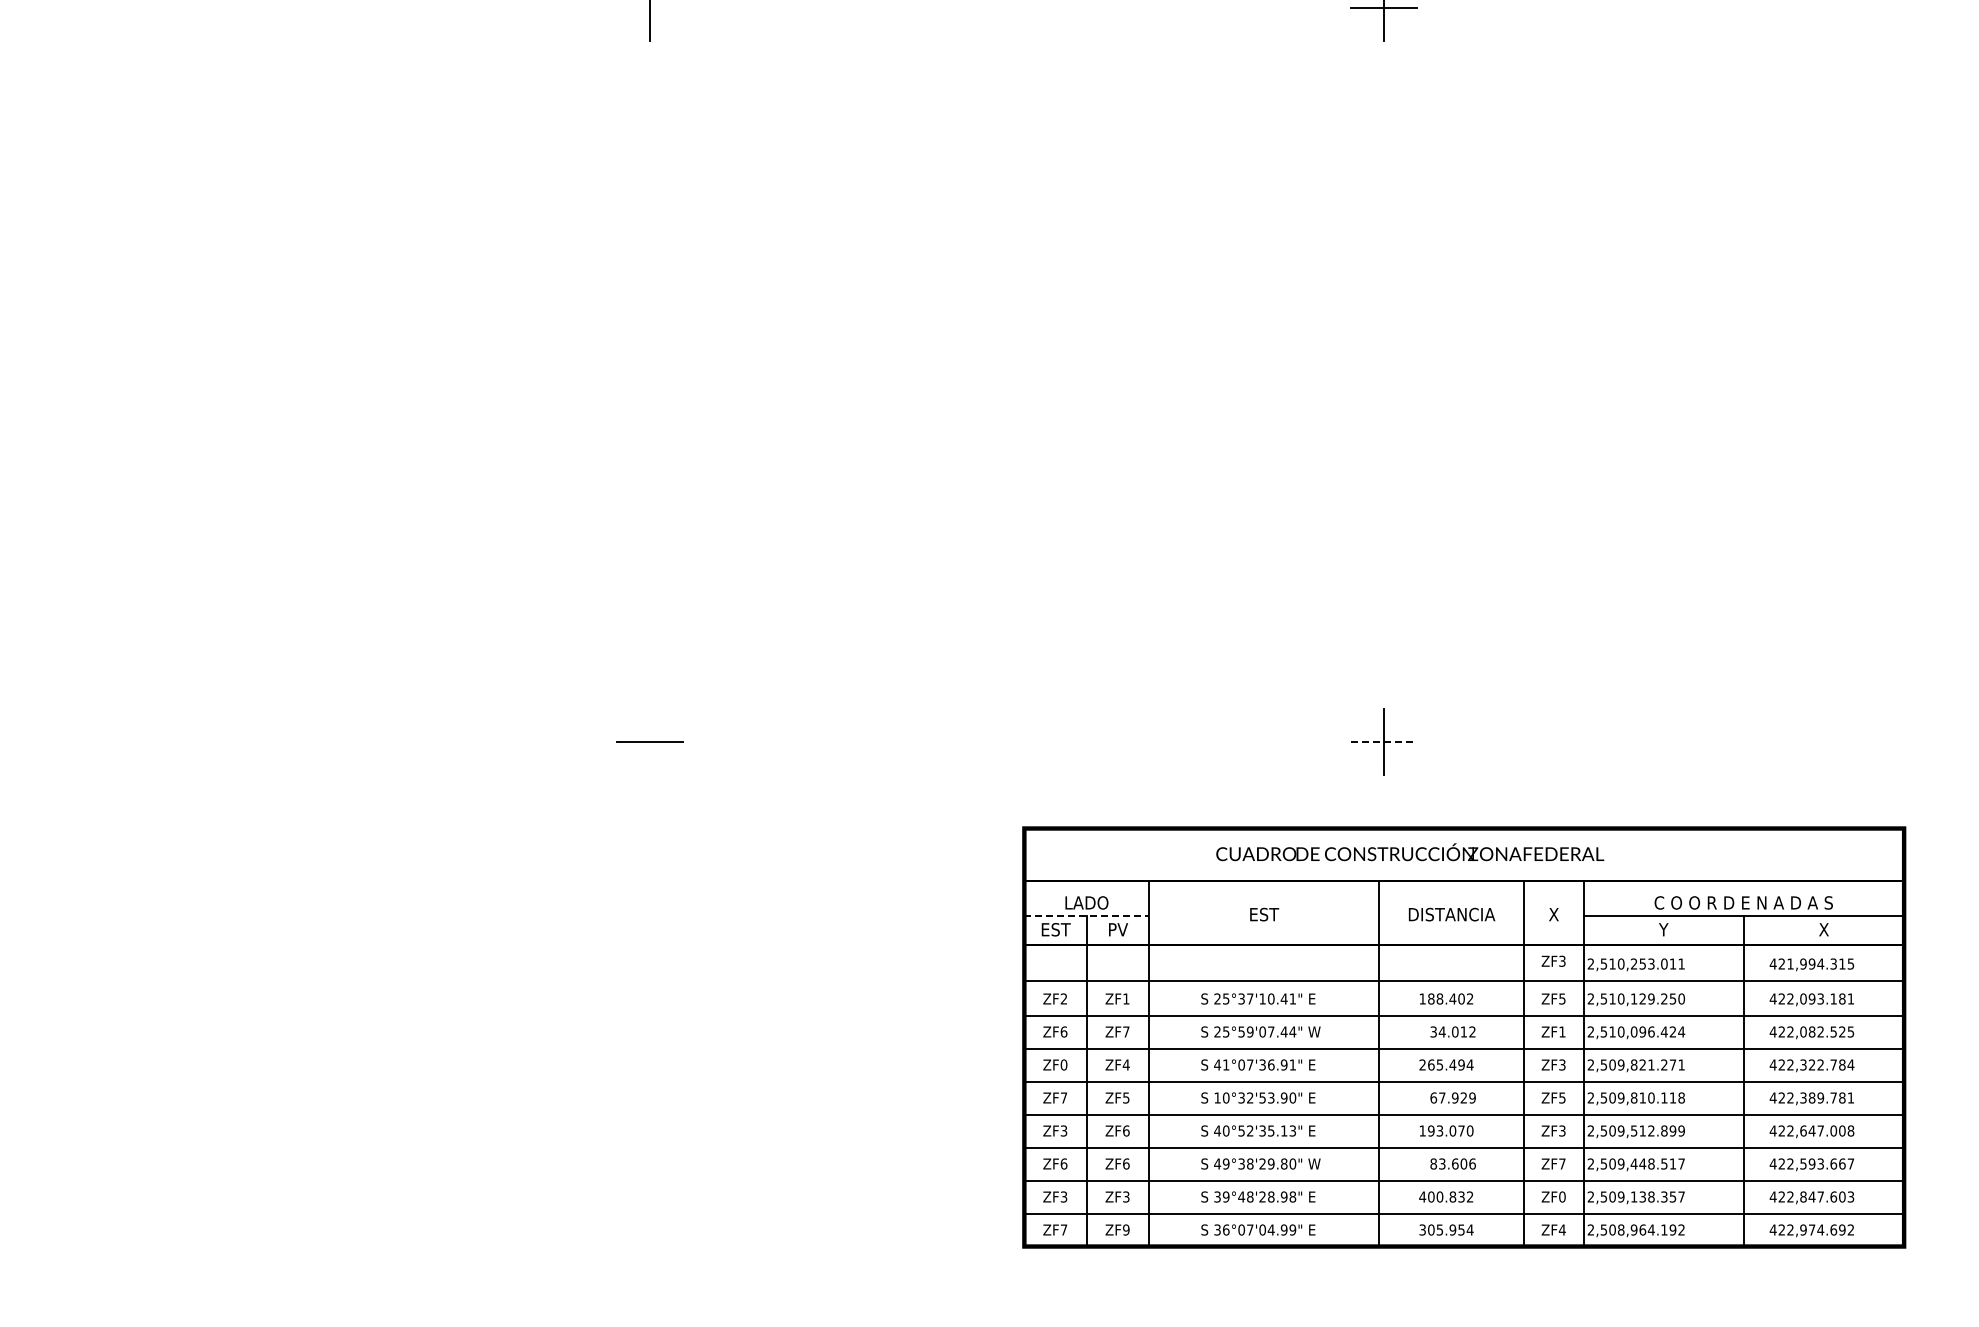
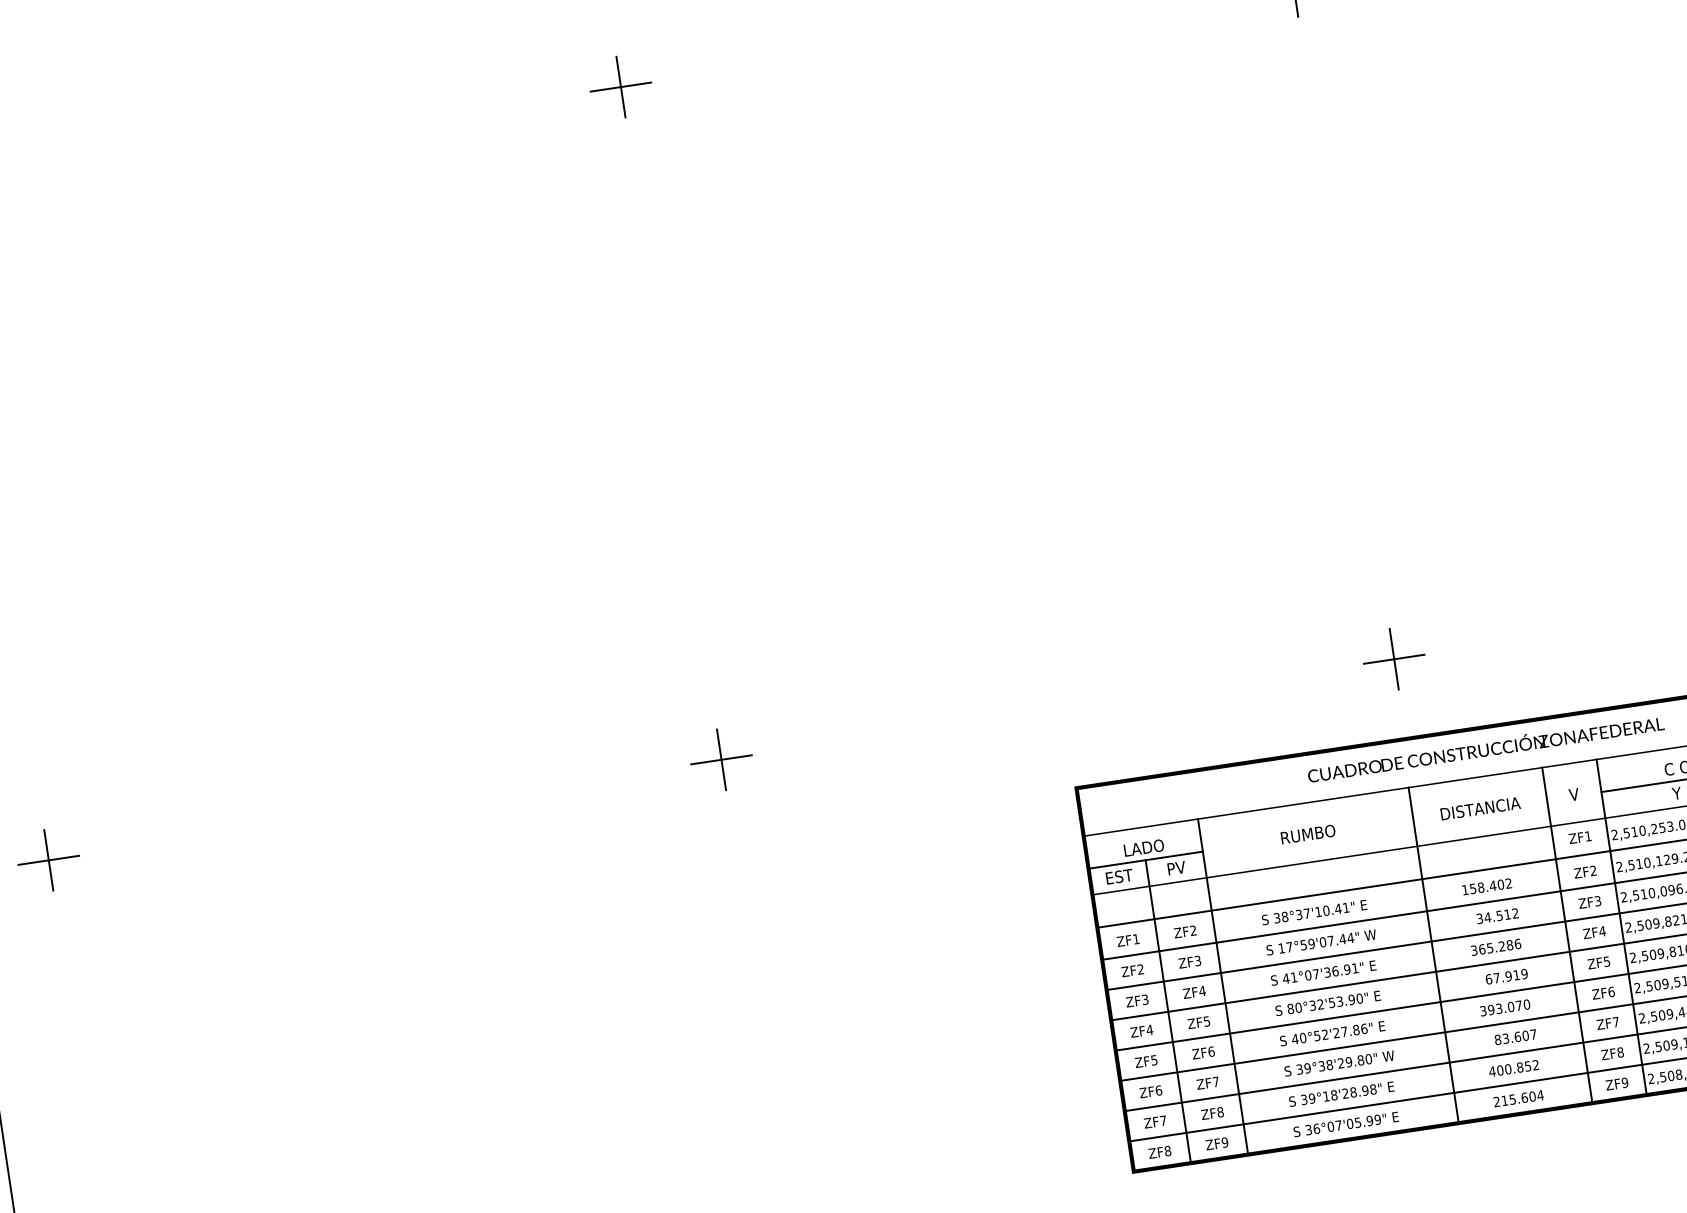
line: (650, 8) -> (621, 87), added
line: (650, 741) -> (721, 759), added
line: (1384, 741) -> (1394, 659), dashed -> solid
text: (1410, 852) -> (1486, 748), moved
text: (1263, 914) -> (1307, 834), EST -> RUMBO
text: (1553, 914) -> (1573, 794), X -> V
line: (1087, 916) -> (1146, 860), dashed -> solid
text: (1562, 960) -> (1588, 835), ZF3 -> ZF1
text: (1063, 998) -> (1135, 938), ZF2 -> ZF1
text: (1126, 998) -> (1193, 930), ZF1 -> ZF2
text: (1221, 998) -> (1280, 917), 25°37'10.41" -> 38°37'10.41"
text: (1431, 998) -> (1473, 888), 188.402 -> 158.402
text: (1562, 998) -> (1593, 870), ZF5 -> ZF2
text: (1063, 1031) -> (1140, 969), ZF6 -> ZF2
text: (1126, 1031) -> (1198, 960), ZF7 -> ZF3
text: (1221, 1031) -> (1285, 947), 25°59'07.44" -> 17°59'07.44"
text: (1455, 1031) -> (1499, 915), 34.012 -> 34.512
text: (1562, 1031) -> (1597, 900), ZF1 -> ZF3
text: (1063, 1064) -> (1144, 999), ZF0 -> ZF3
text: (1446, 1064) -> (1496, 946), 265.494 -> 365.286
text: (1561, 1064) -> (1601, 931), ZF3 -> ZF4
text: (1063, 1097) -> (1149, 1029), ZF7 -> ZF4
text: (1217, 1097) -> (1290, 1008), 10°32'53.90" -> 80°32'53.90"
text: (1463, 1097) -> (1516, 974), 67.929 -> 67.919
text: (1064, 1130) -> (1154, 1059), ZF3 -> ZF5
text: (1277, 1130) -> (1350, 1030), 40°52'35.13" -> 40°52'27.86"
text: (1422, 1130) -> (1483, 1010), 193.070 -> 393.070
text: (1562, 1130) -> (1611, 991), ZF3 -> ZF6
text: (1126, 1163) -> (1216, 1081), ZF6 -> ZF7
text: (1217, 1163) -> (1299, 1069), 49°38'29.80" -> 39°38'29.80"
text: (1472, 1163) -> (1533, 1034), 83.606 -> 83.607
text: (1461, 1195) -> (1527, 1064), 400.832 -> 400.852
text: (1063, 1196) -> (1162, 1120), ZF3 -> ZF7
text: (1126, 1196) -> (1220, 1111), ZF3 -> ZF8
text: (1241, 1196) -> (1326, 1096), 39°48'28.98" -> 39°18'28.98"
text: (1562, 1196) -> (1620, 1052), ZF0 -> ZF8
text: (1063, 1229) -> (1167, 1150), ZF7 -> ZF8
text: (1270, 1229) -> (1357, 1122), 36°07'04.99" -> 36°07'05.99"
text: (1441, 1229) -> (1514, 1098), 305.954 -> 215.604
text: (1561, 1229) -> (1624, 1082), ZF4 -> ZF9

